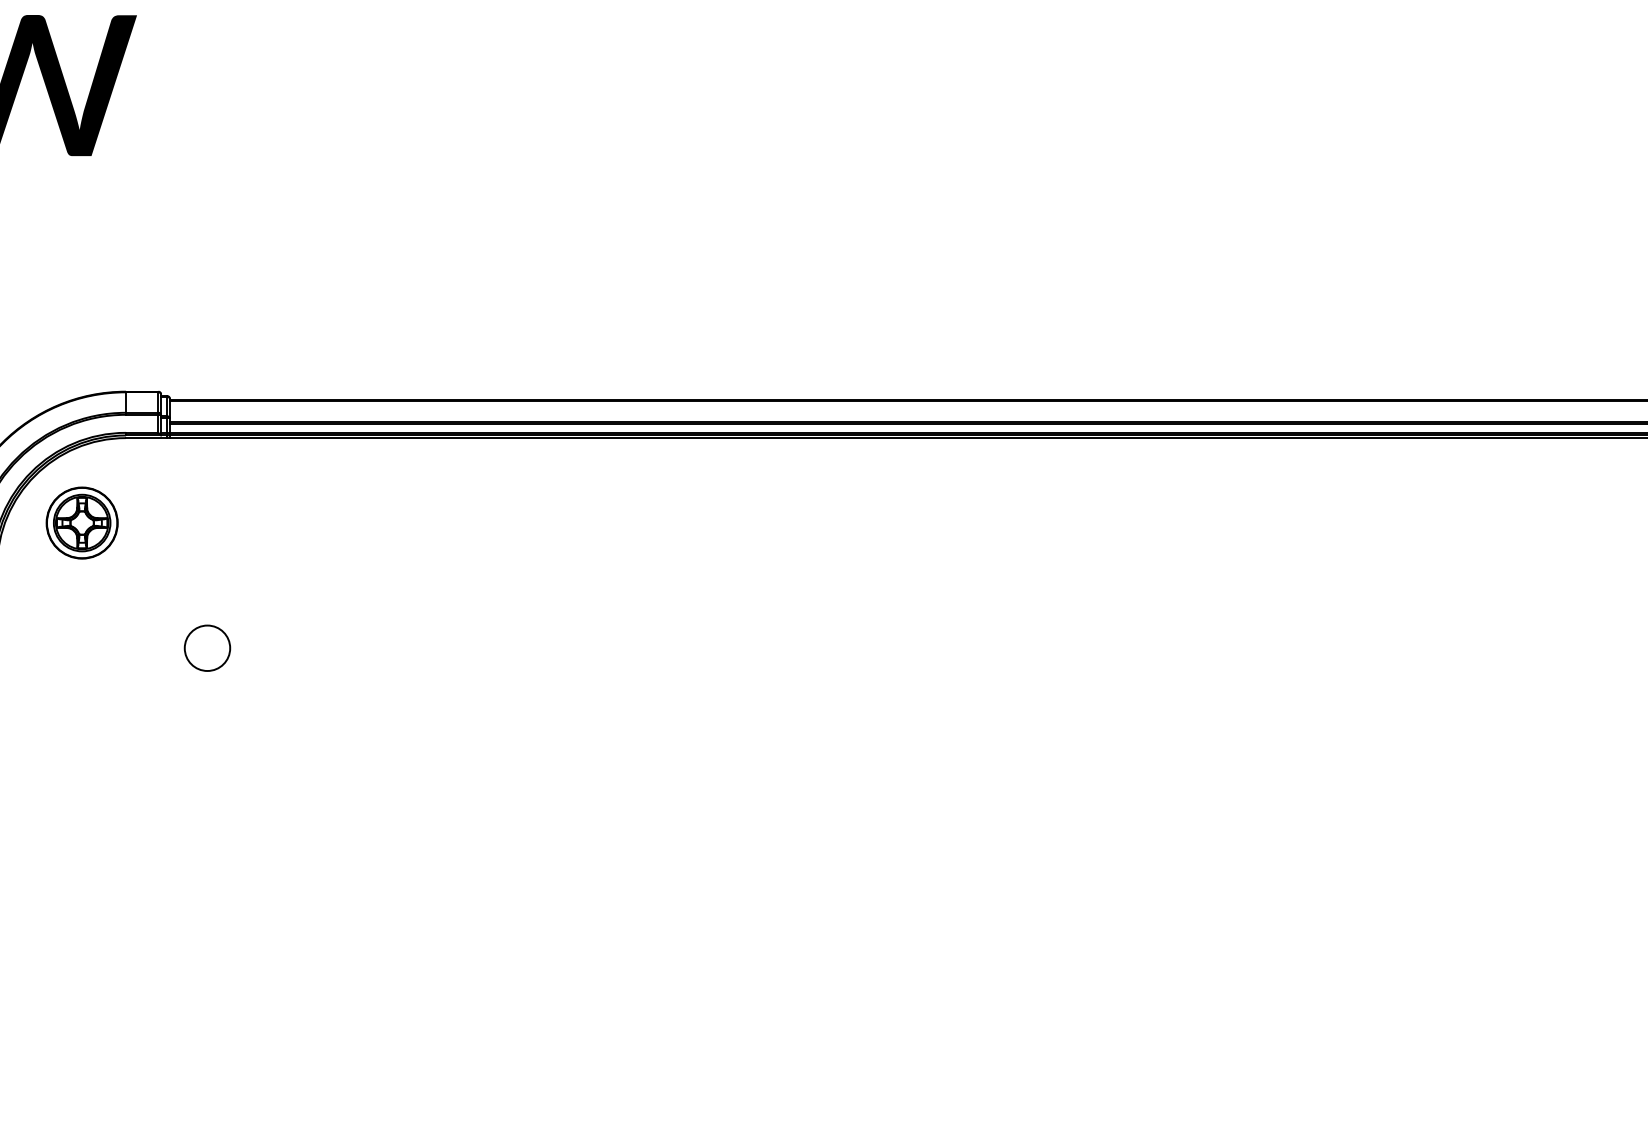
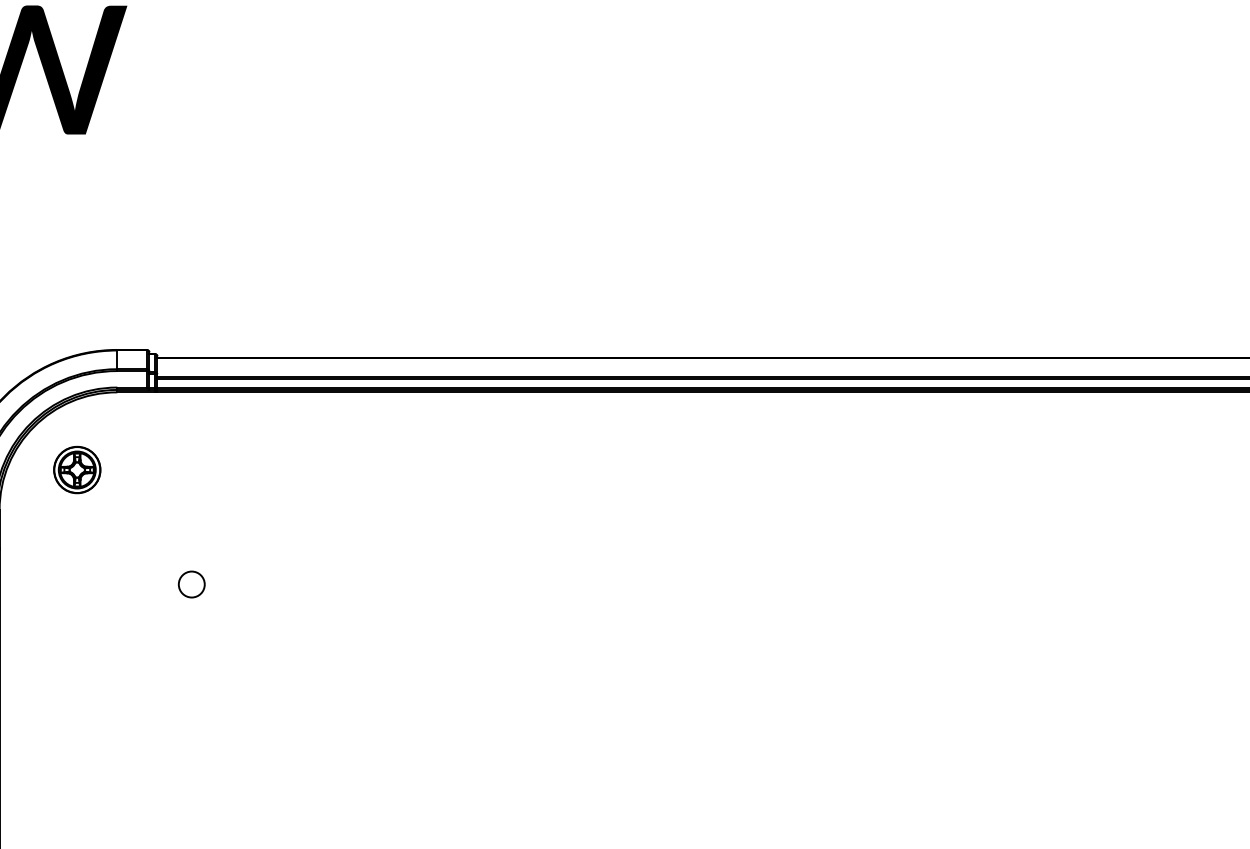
part: (82, 522) -> (77, 469), size x0.71
circle: (207, 648) -> (191, 584), size x0.62

